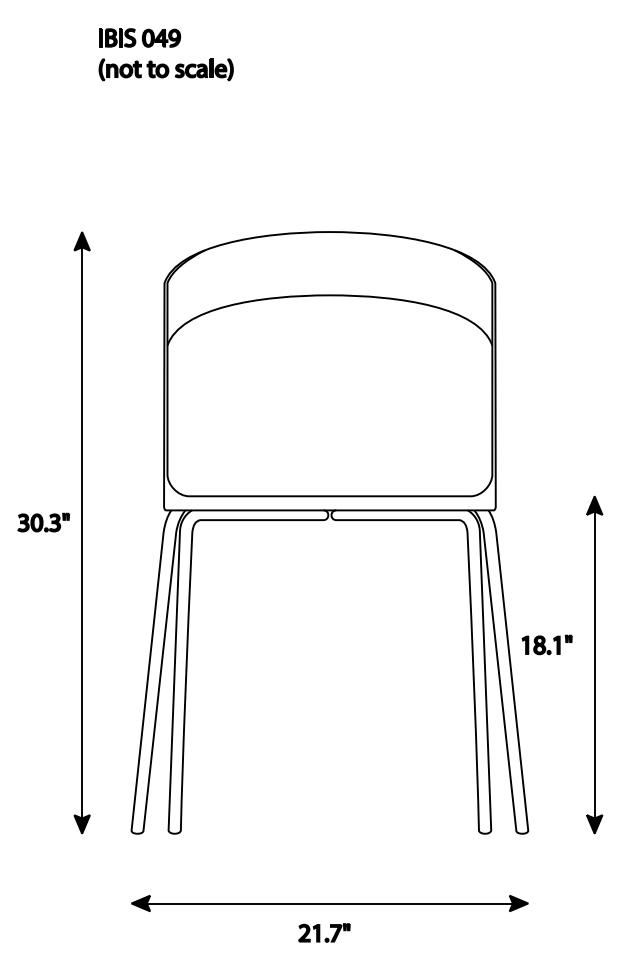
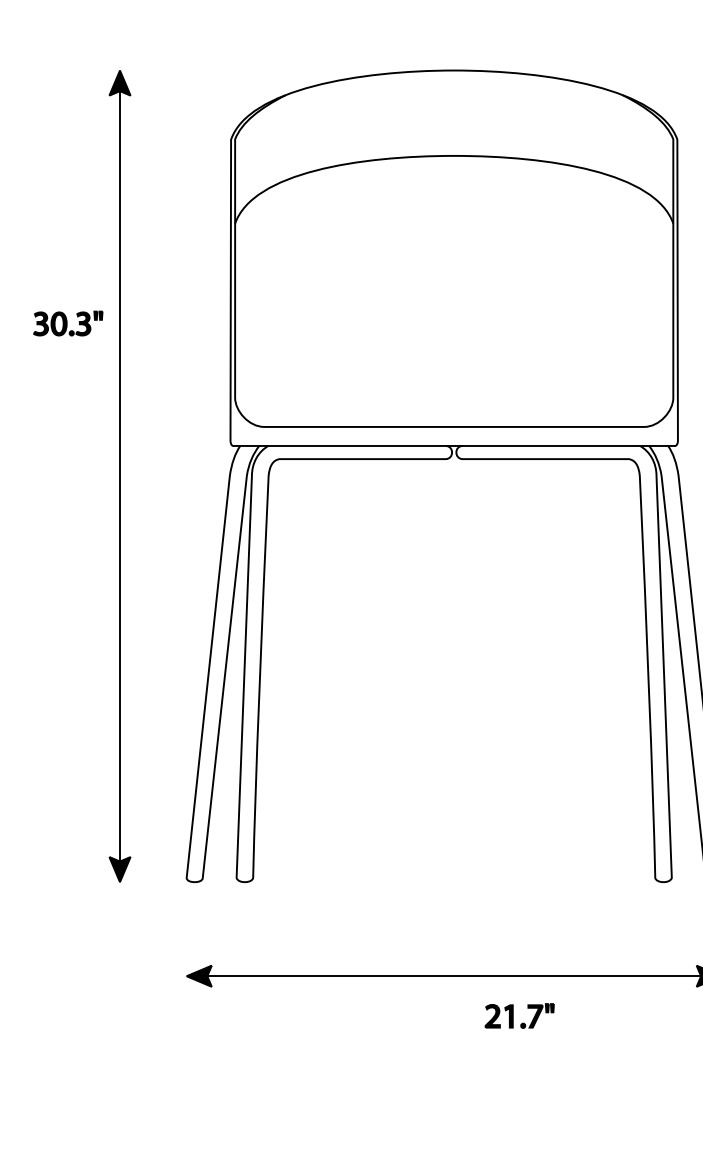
part: (43, 522) -> (67, 323), moved
part: (324, 932) -> (519, 1015), moved

